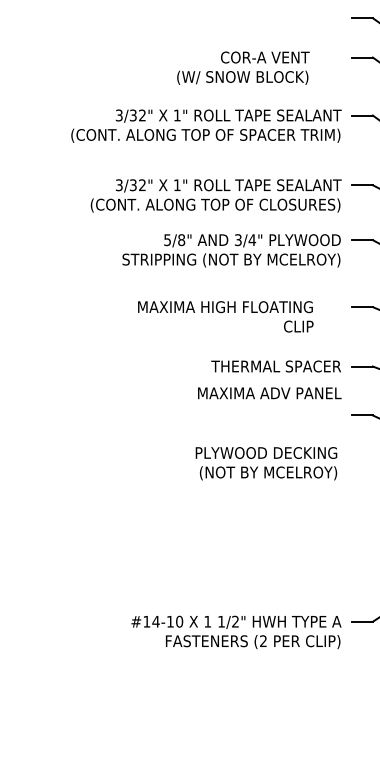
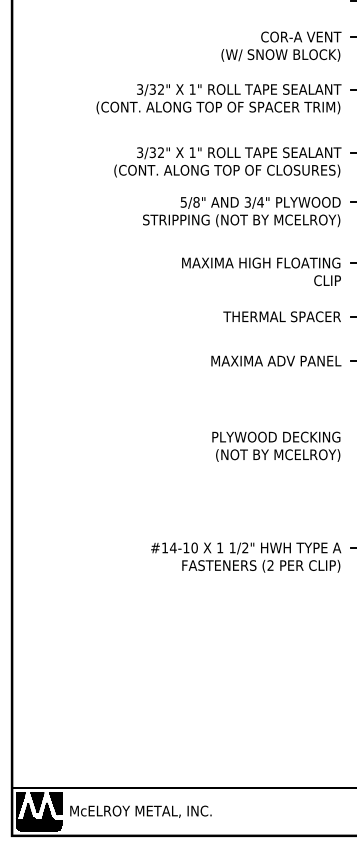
text: (243, 67) -> (281, 46), moved
text: (225, 316) -> (261, 271), moved
text: (269, 392) -> (276, 360), moved
text: (266, 463) -> (276, 446), moved

